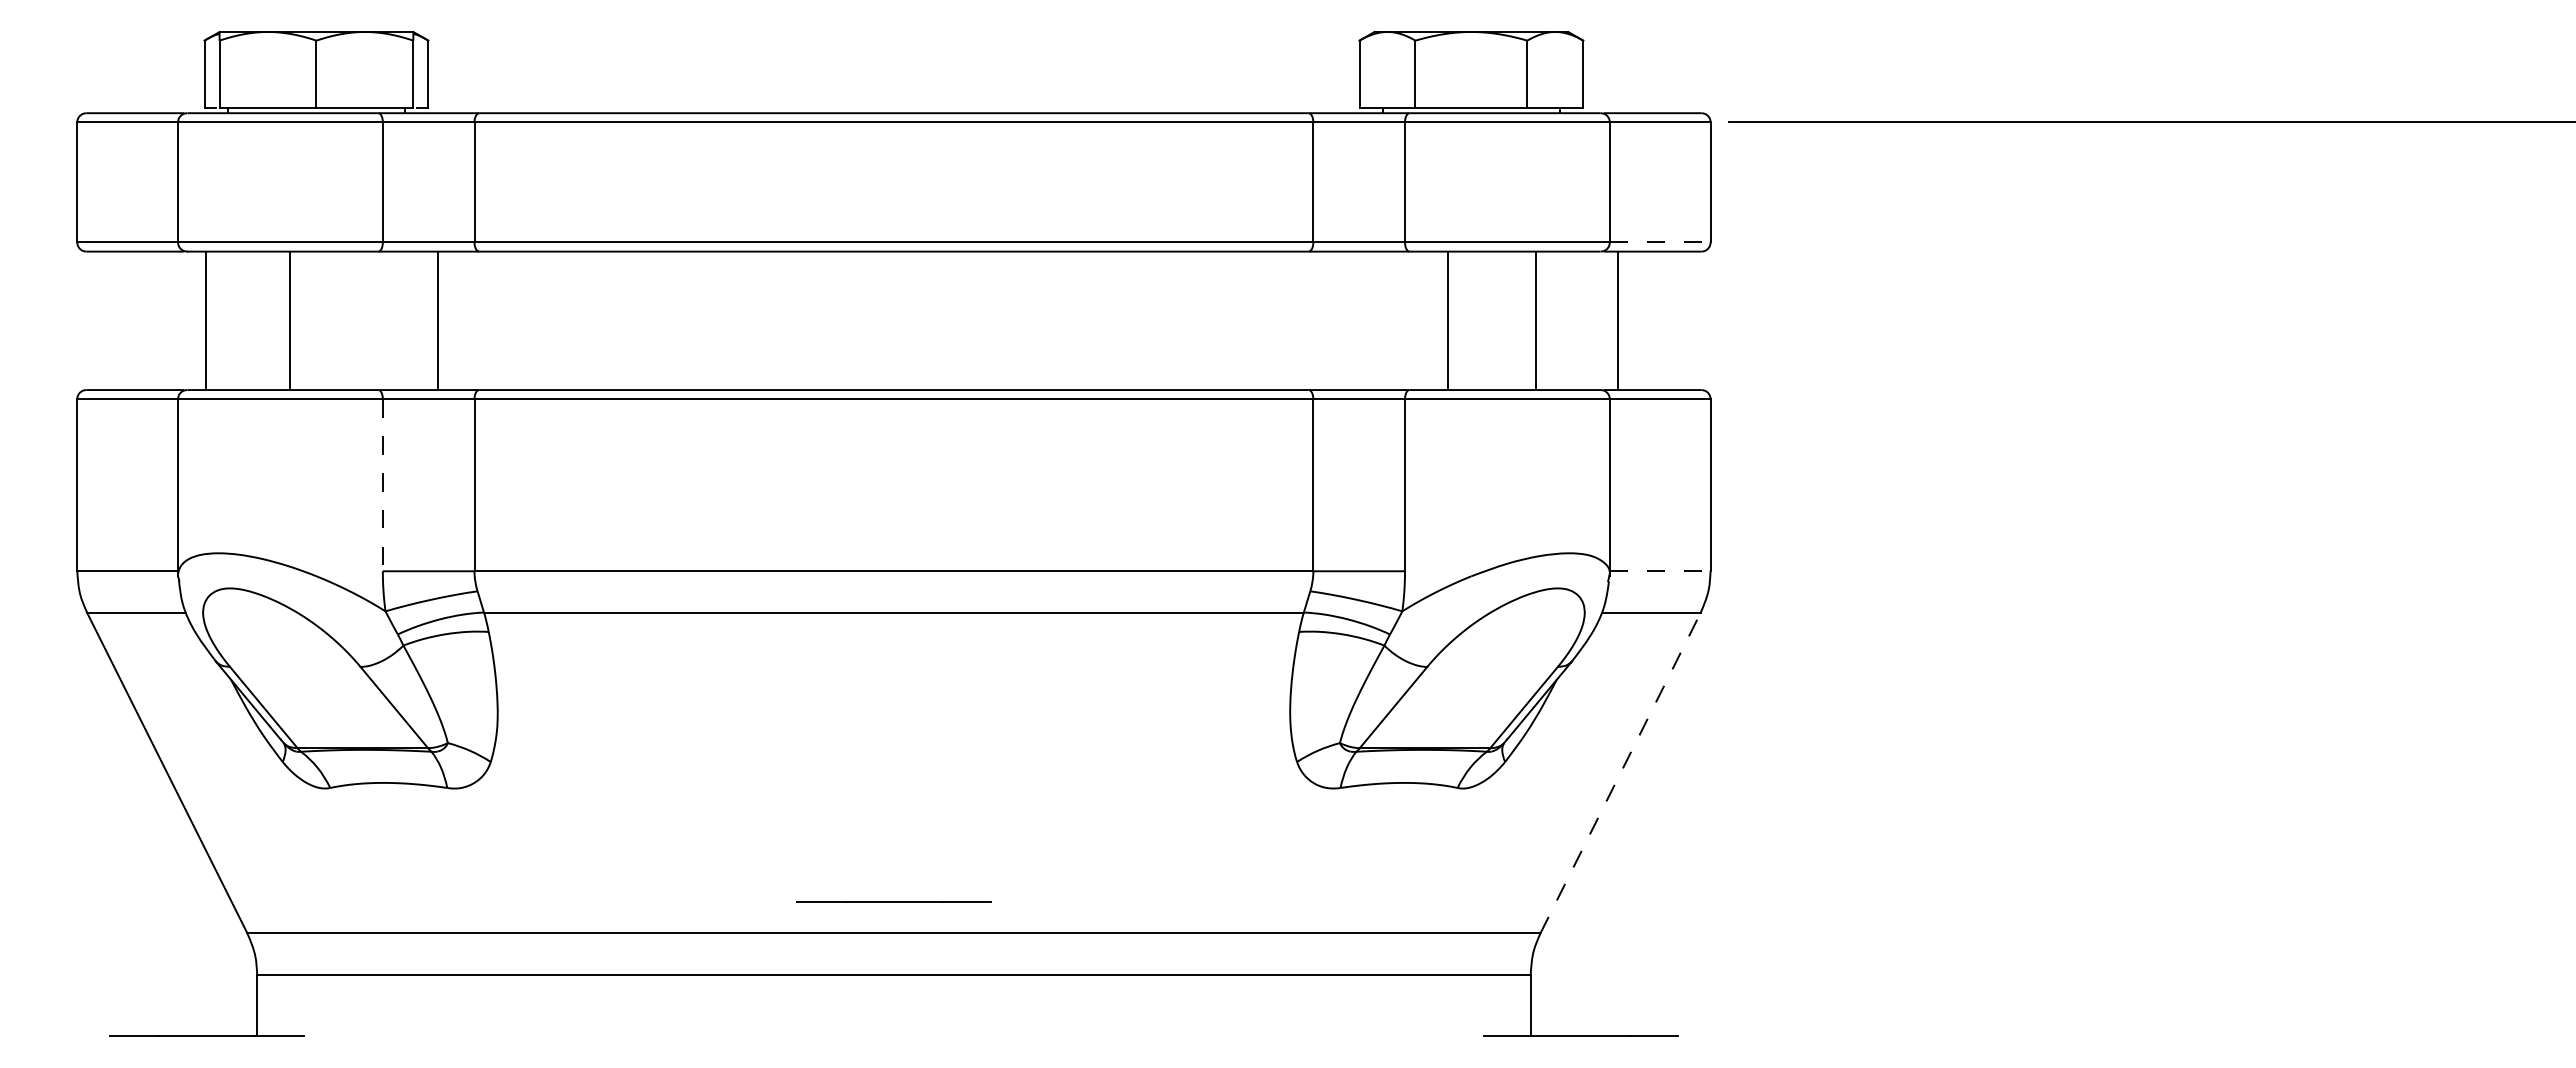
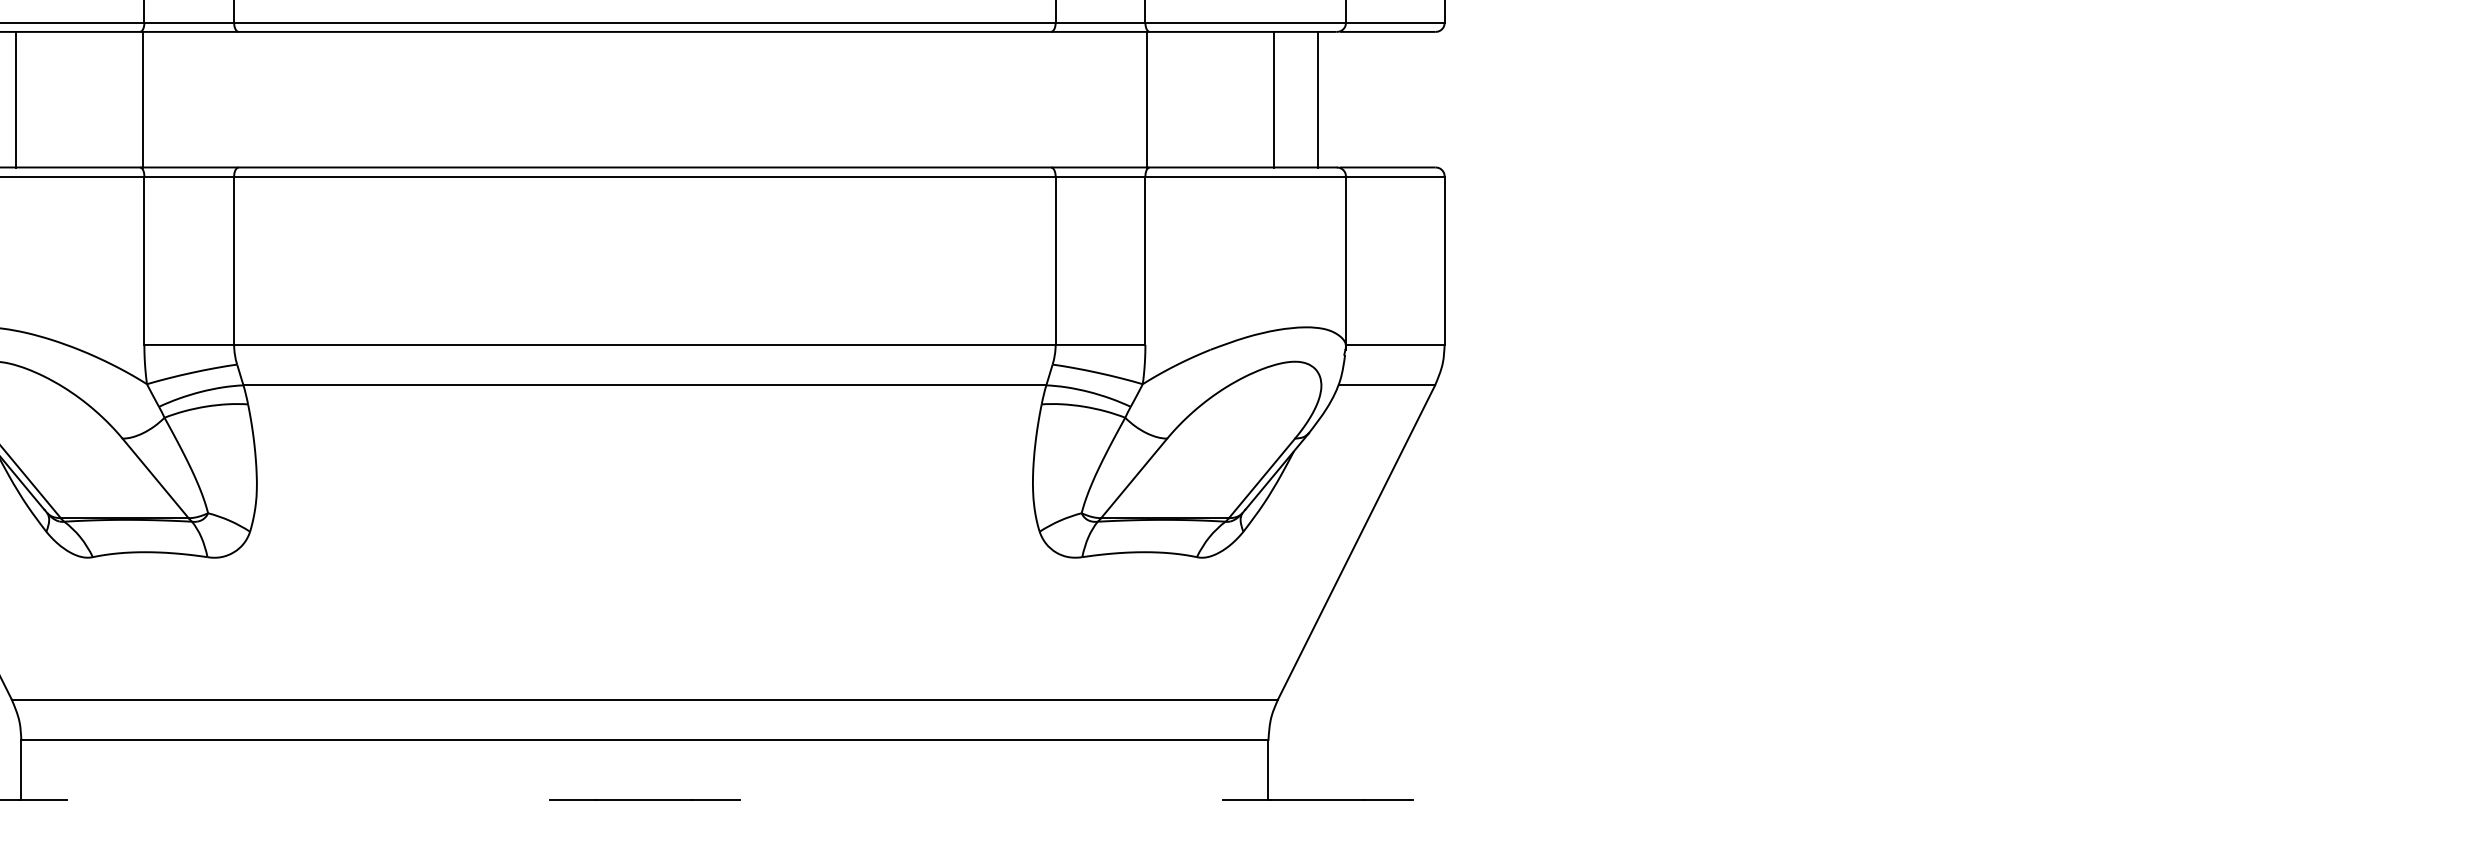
line: (1660, 242) -> (1395, 22), dashed -> solid
line: (289, 320) -> (15, 99), moved
line: (438, 320) -> (143, 99), moved
line: (1447, 320) -> (1146, 99), moved
line: (1618, 320) -> (1318, 99), moved
line: (382, 485) -> (144, 260), dashed -> solid
line: (1660, 571) -> (1395, 345), dashed -> solid
line: (1620, 772) -> (1356, 542), dashed -> solid
line: (893, 901) -> (644, 799), moved

